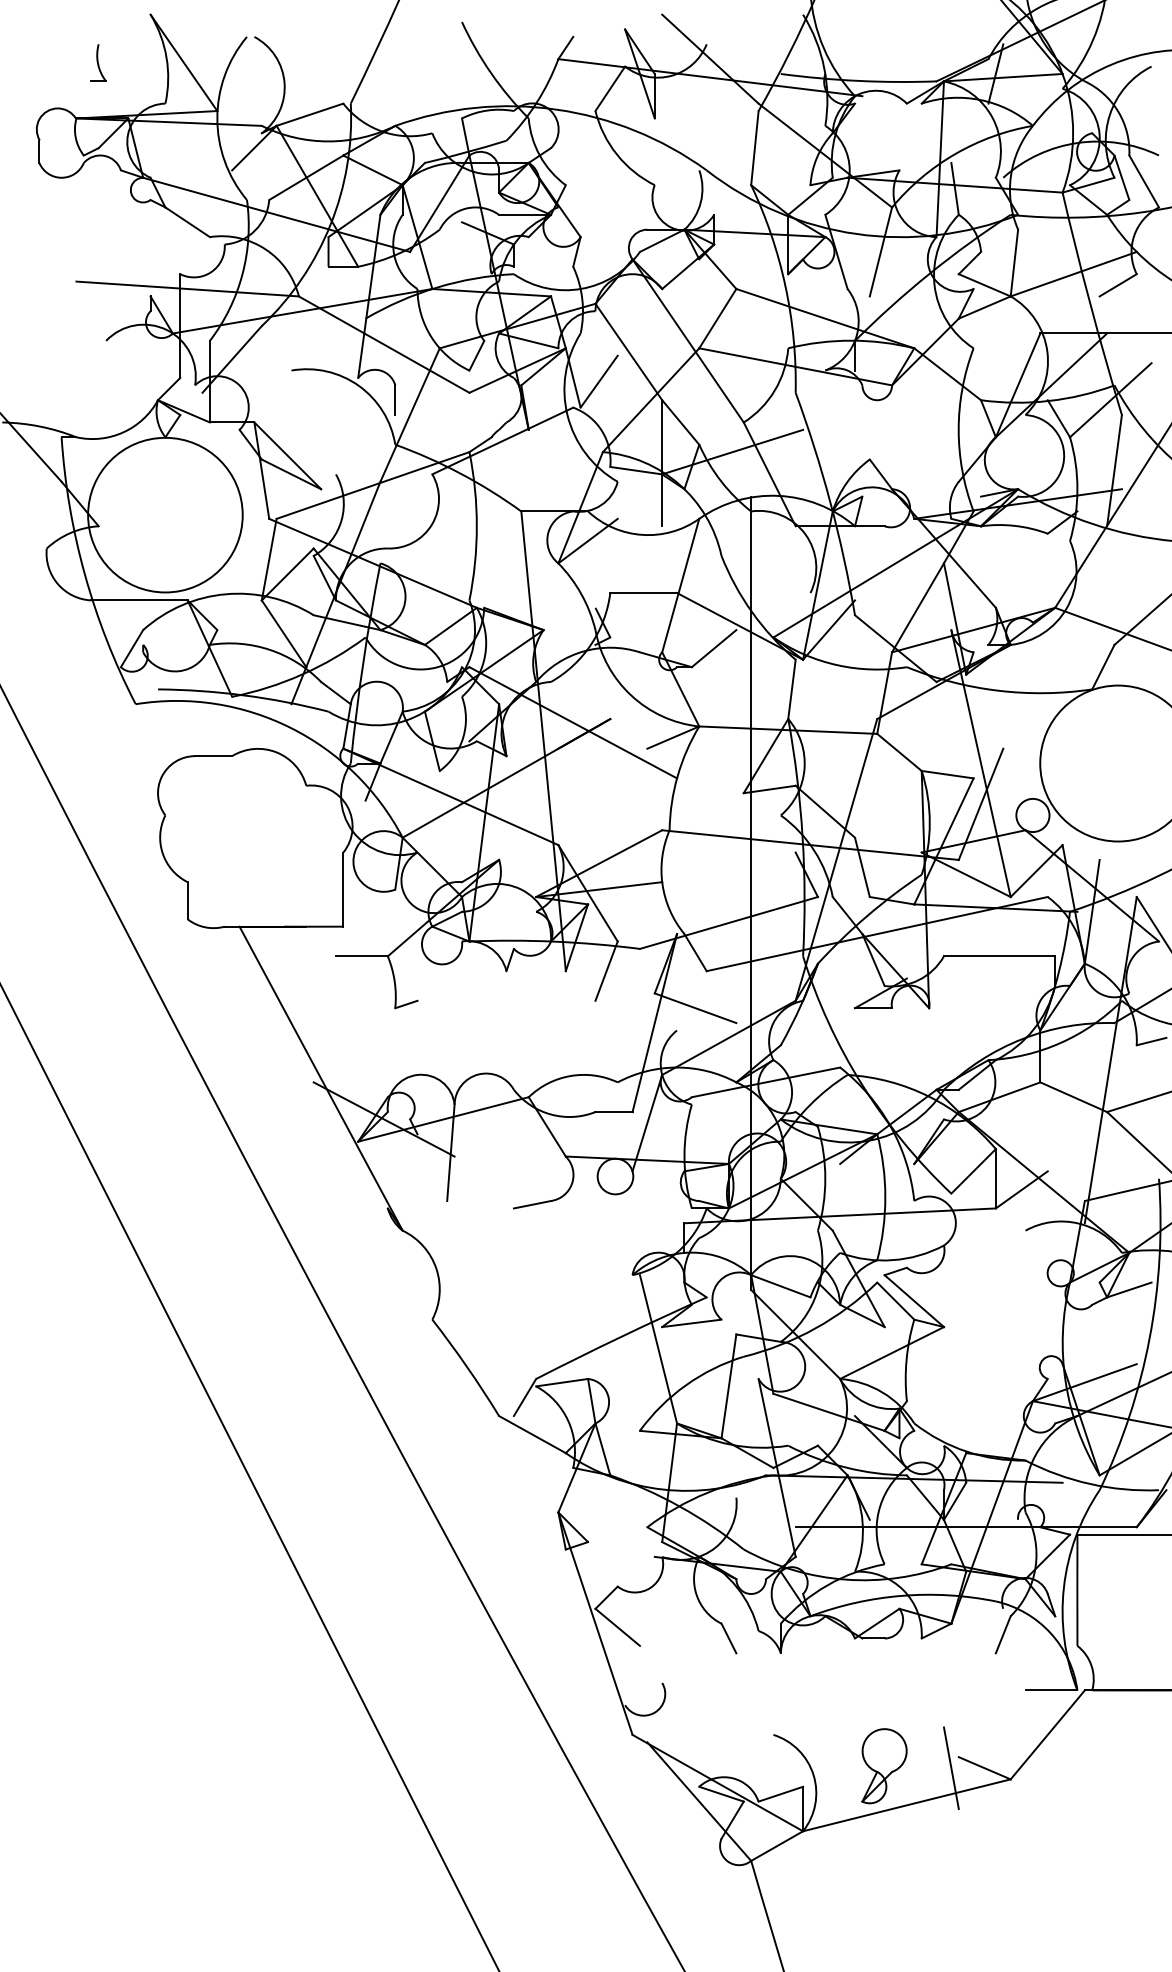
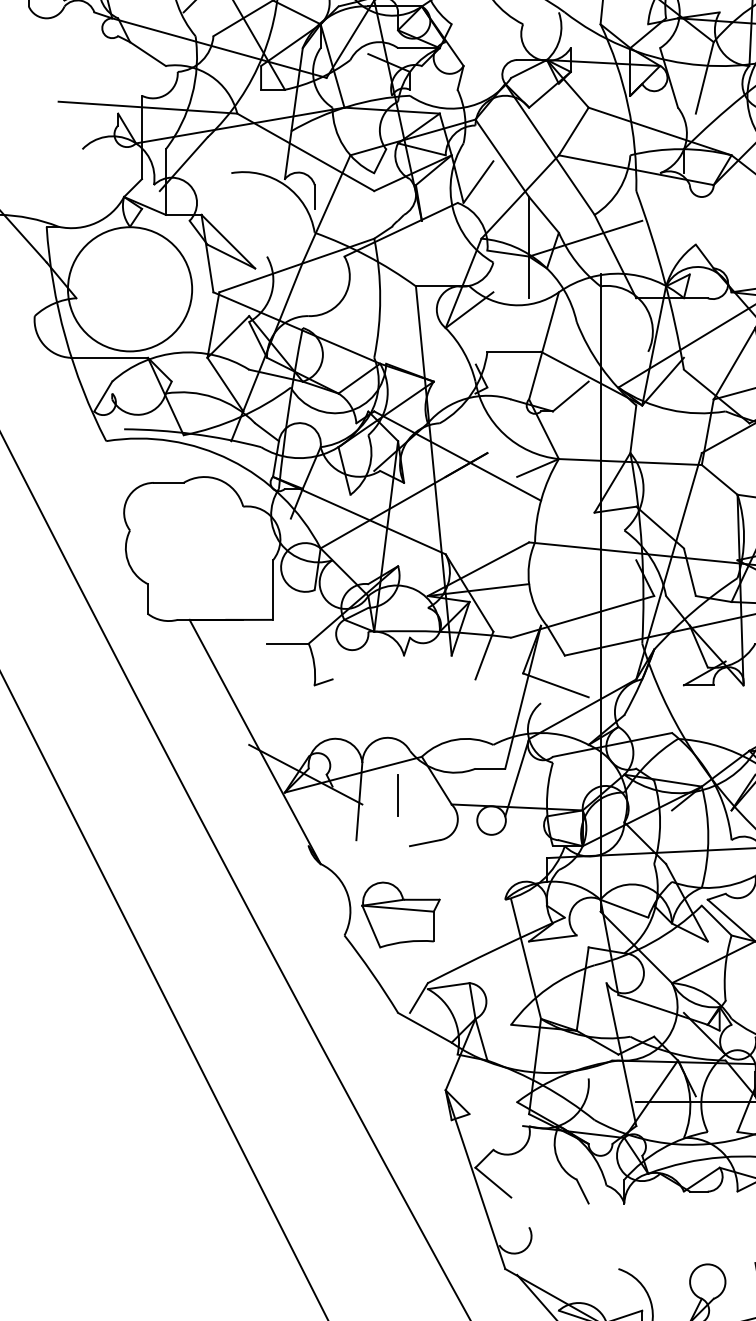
line: (499, 1145) -> (398, 795), added
part: (502, 1294) -> (400, 915), added

